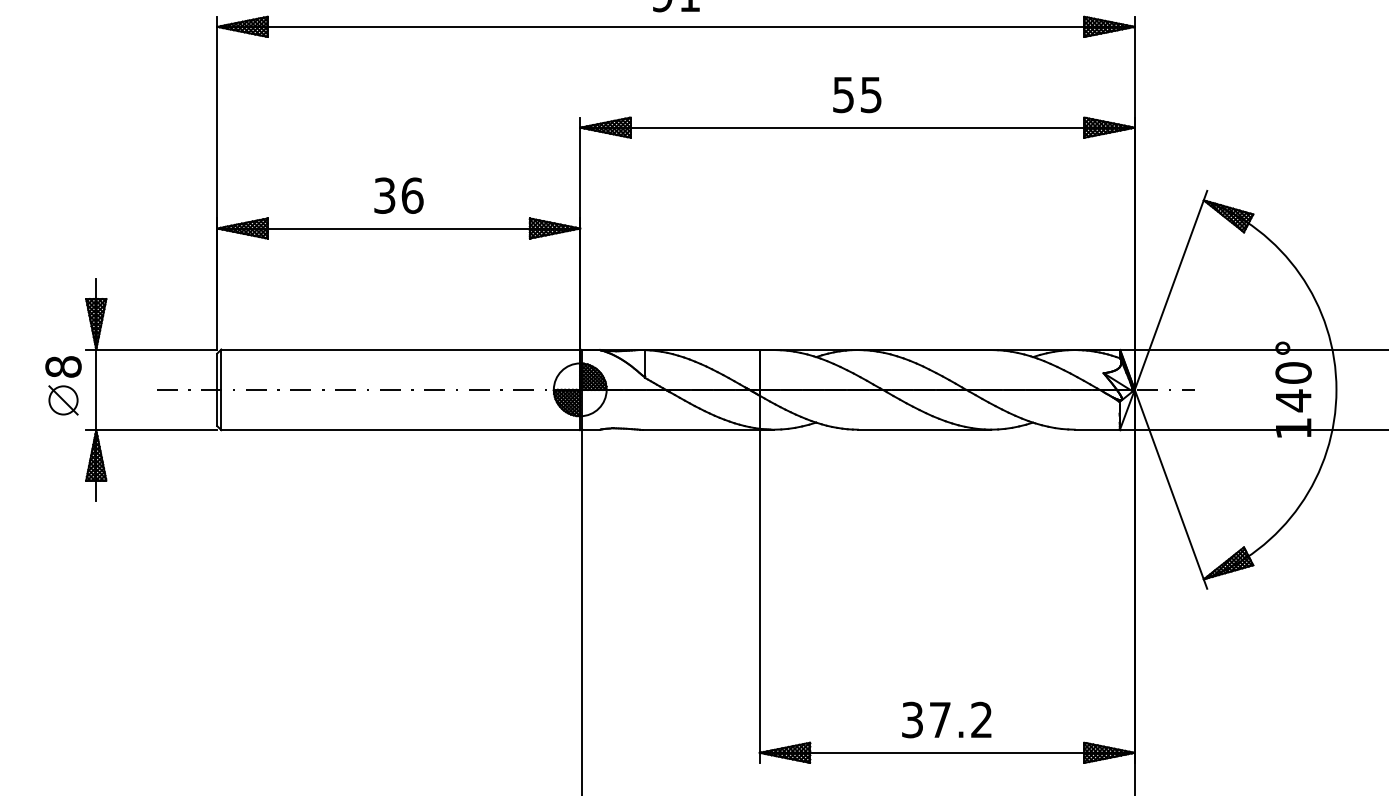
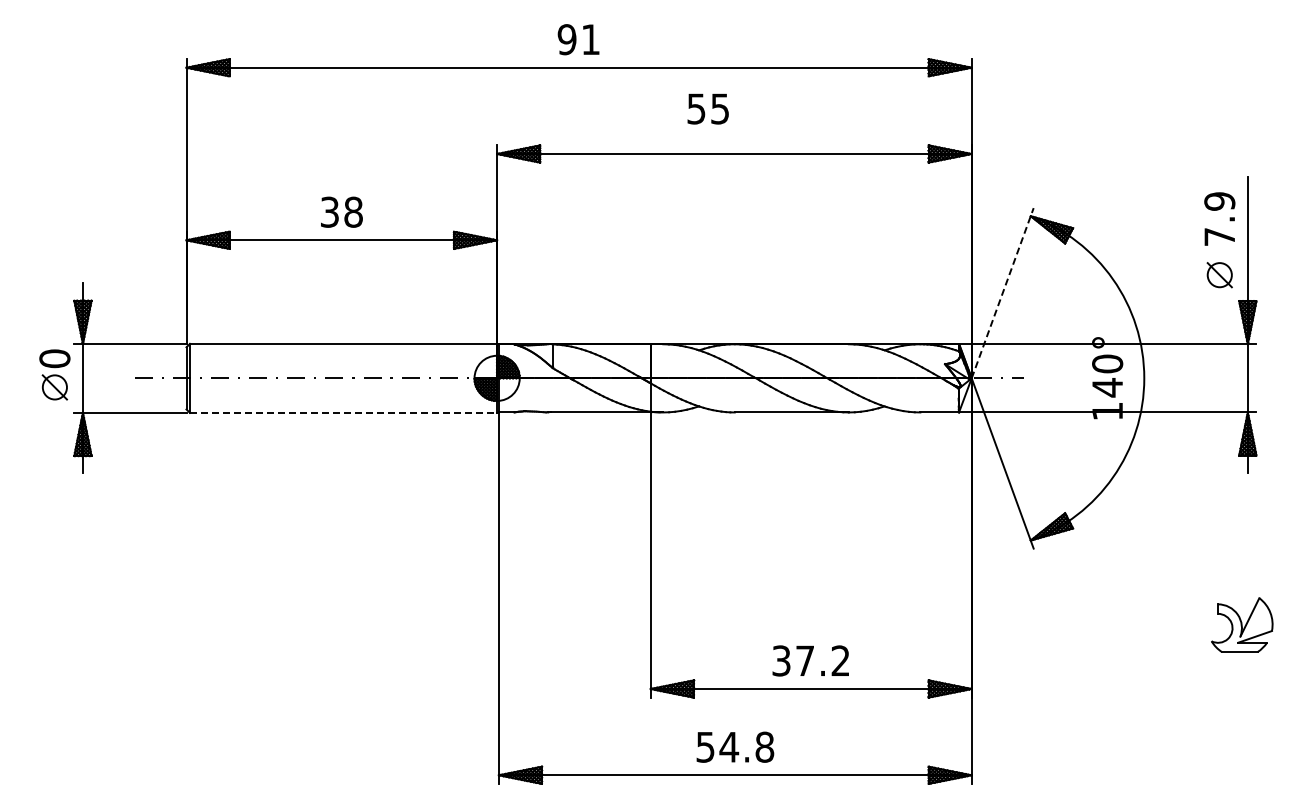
text: (856, 94) -> (707, 108), moved
text: (412, 194) -> (353, 211), 36 -> 38
line: (1170, 290) -> (1002, 293), solid -> dashed
text: (63, 366) -> (54, 358), 8 -> 0
line: (400, 429) -> (343, 412), solid -> dashed

